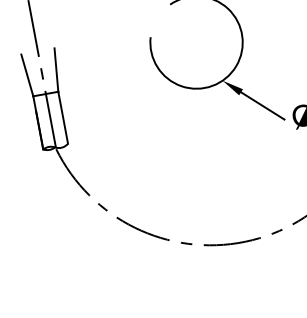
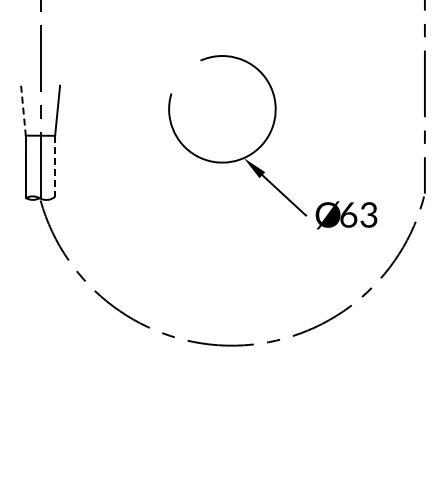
line: (27, 76) -> (23, 111), solid -> dashed
line: (63, 117) -> (55, 166), solid -> dashed

